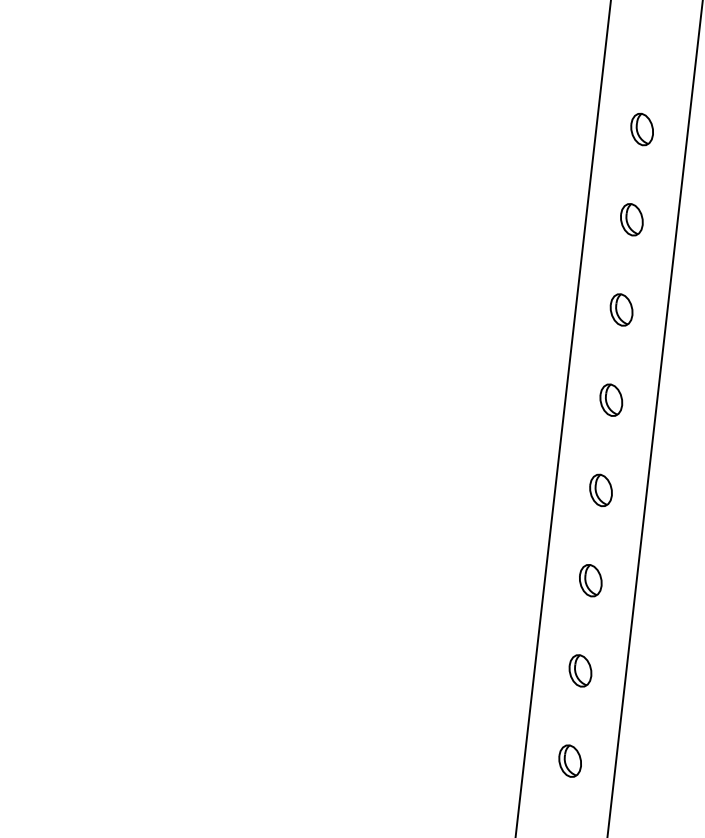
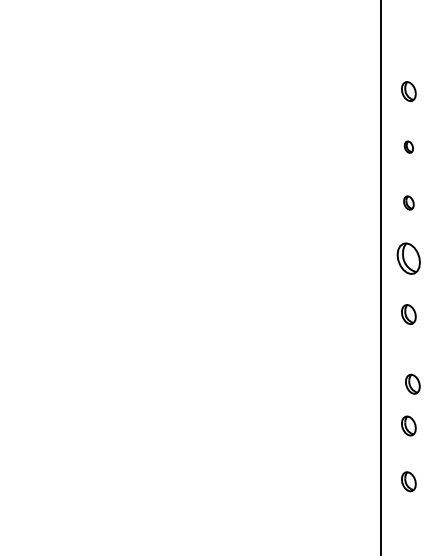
part: (631, 218) -> (408, 146), size x0.6
part: (621, 309) -> (408, 202), size x0.7
part: (610, 399) -> (408, 258), size x1.6
part: (590, 579) -> (412, 383), moved

